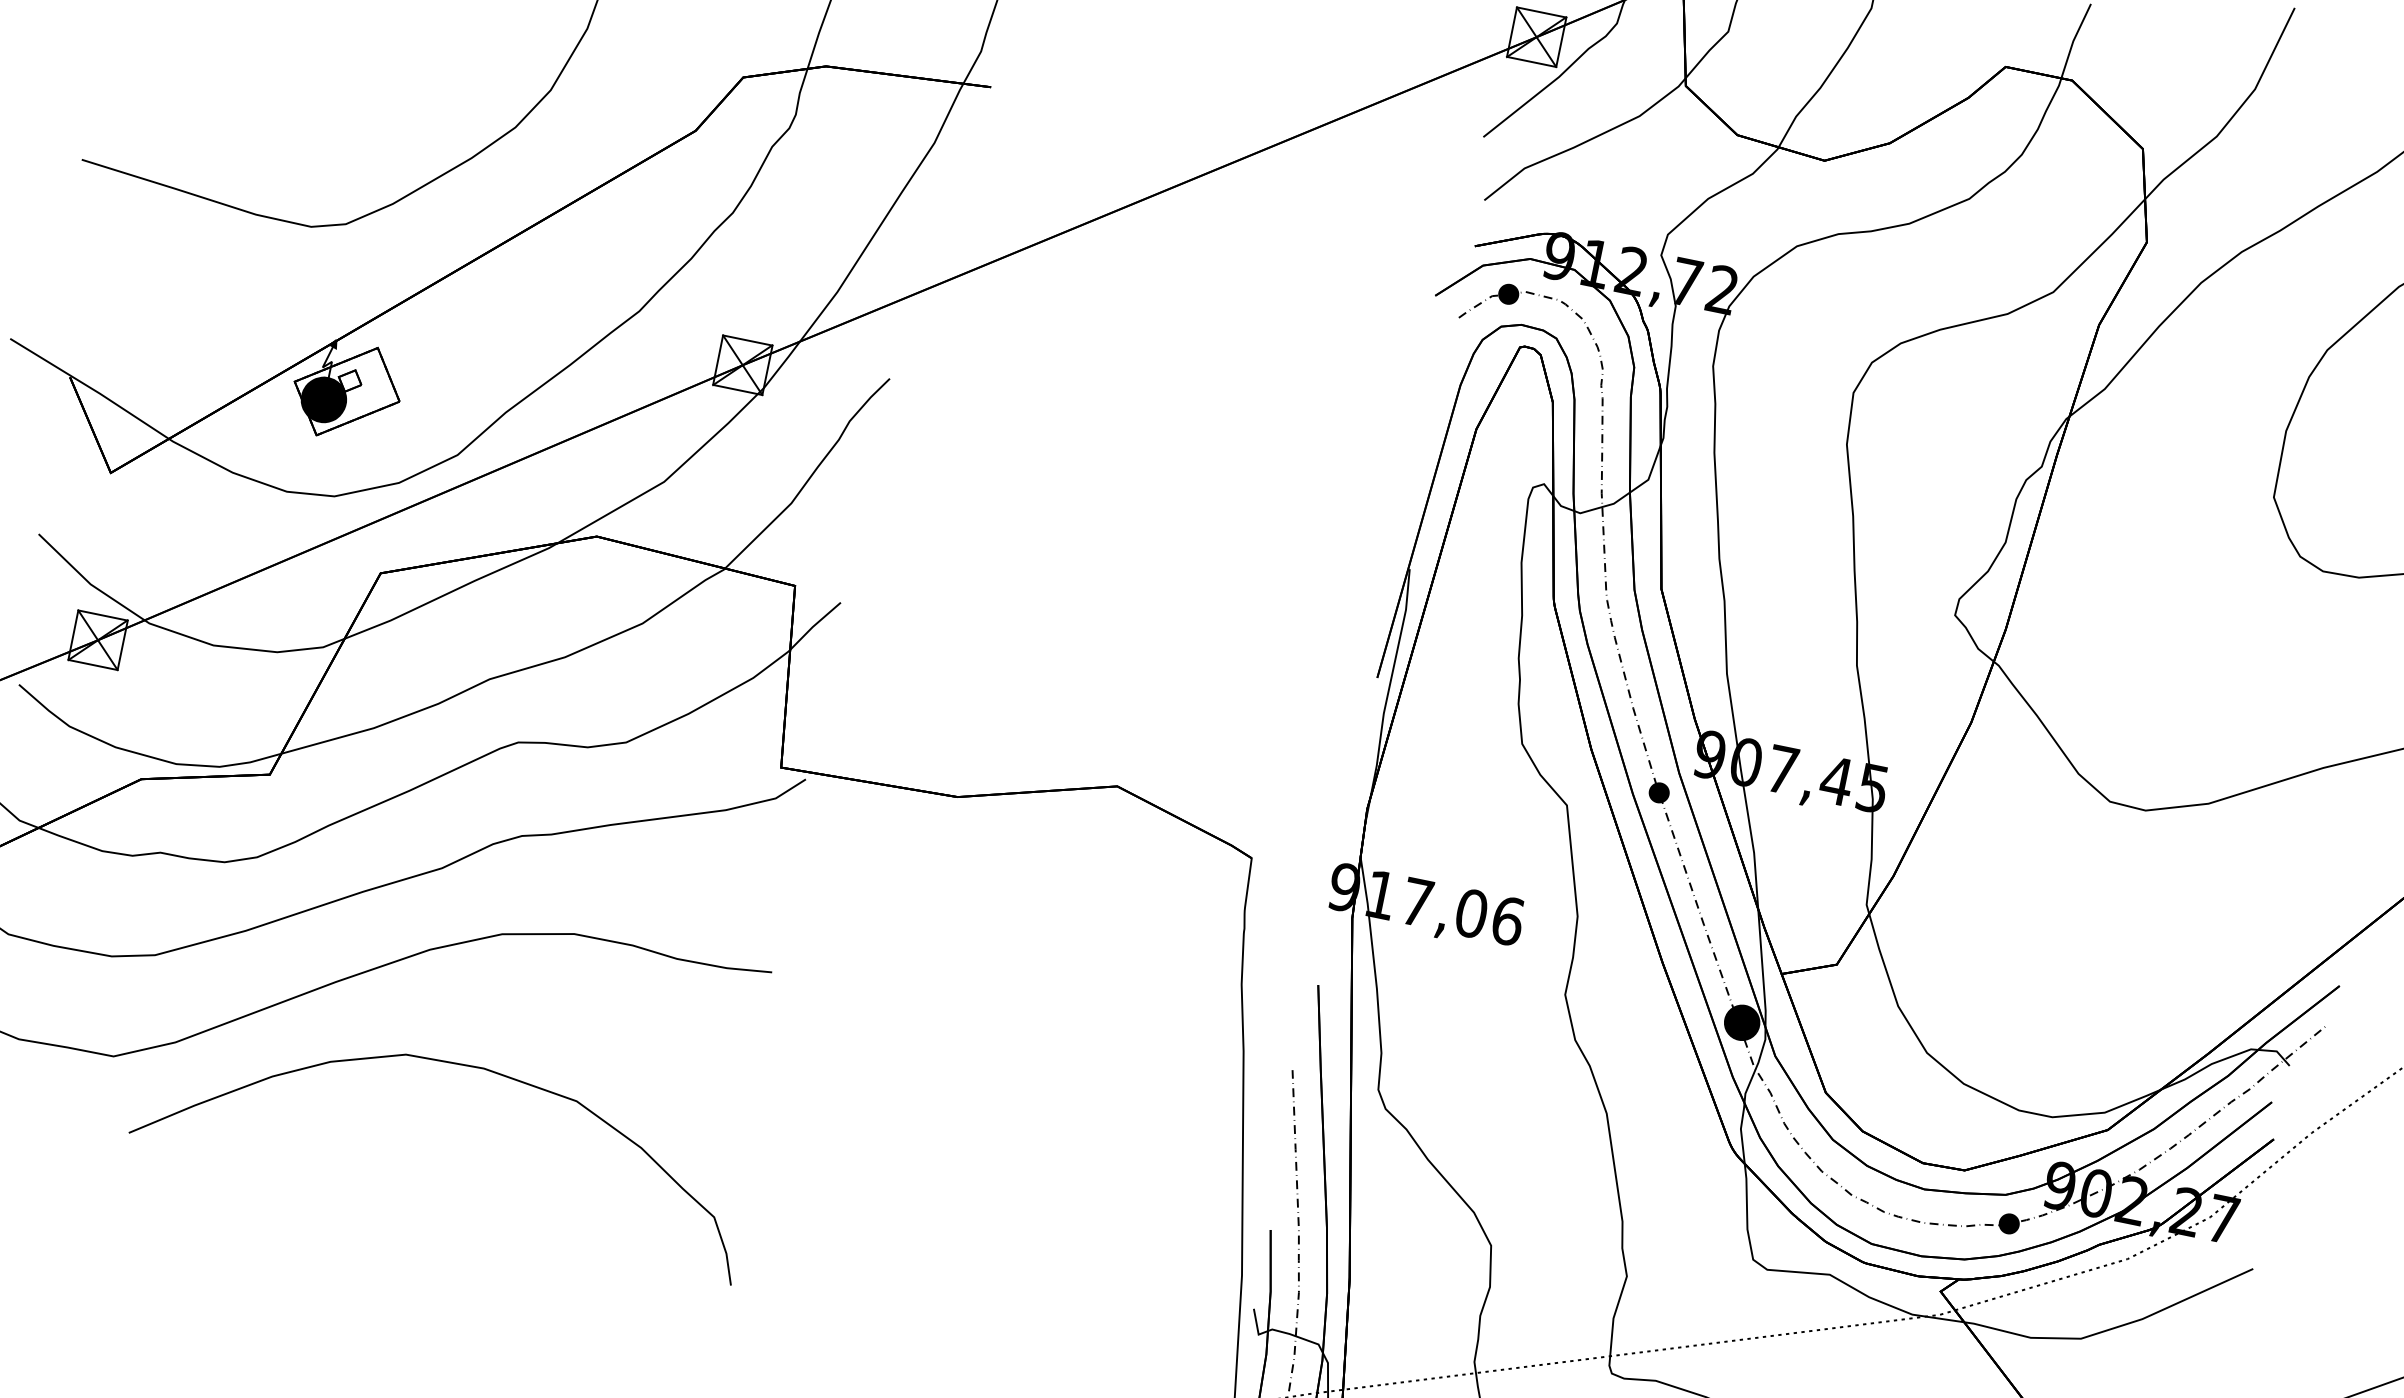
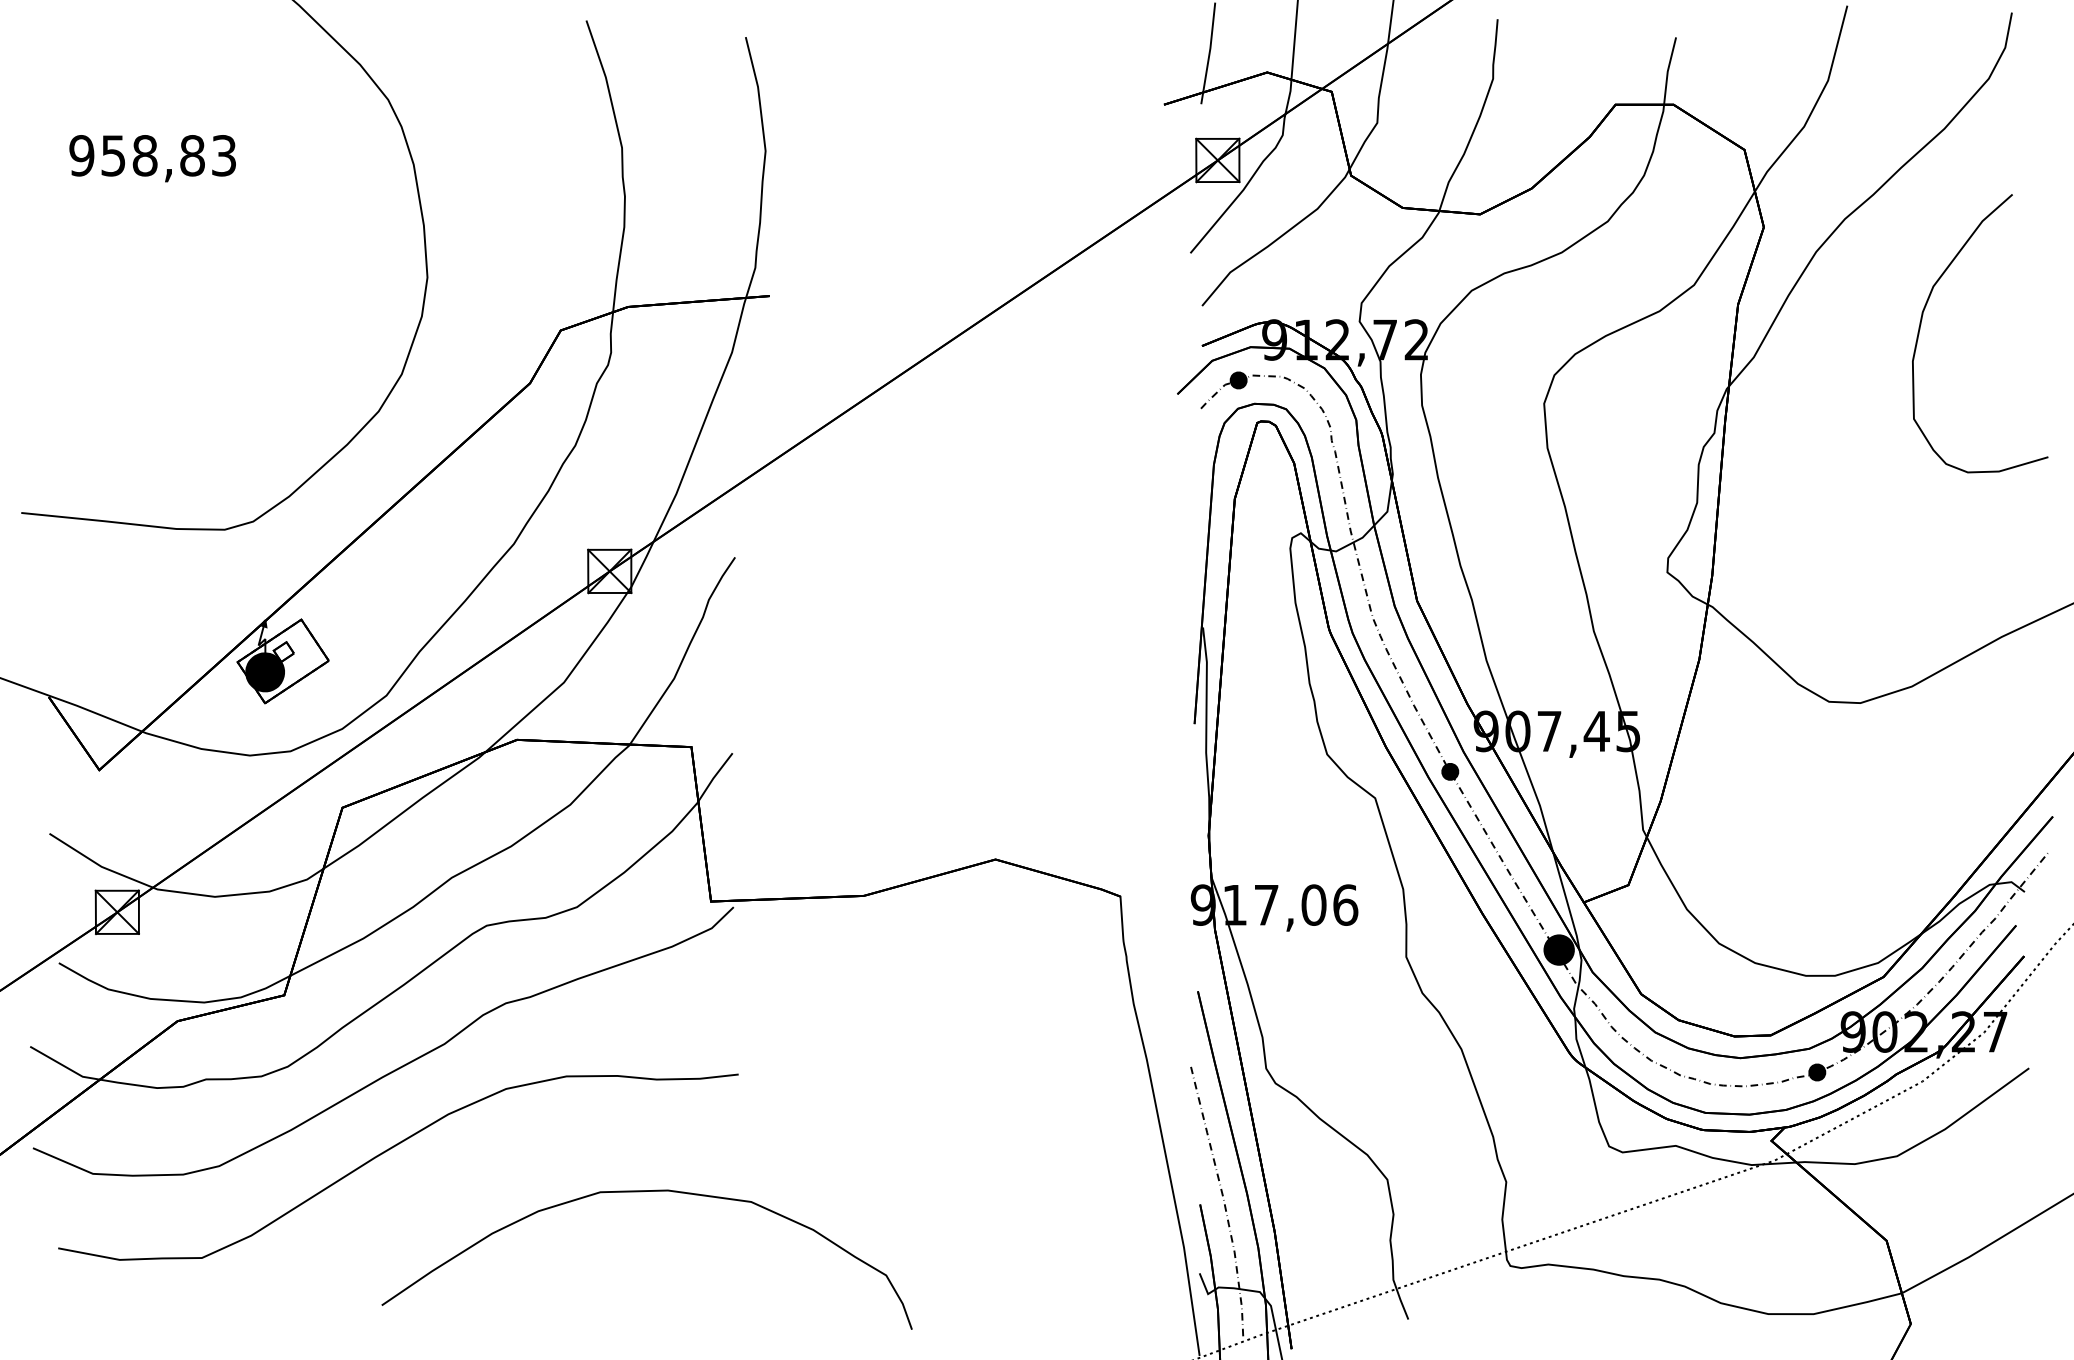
curve: (454, 1064) -> (642, 1192), moved

